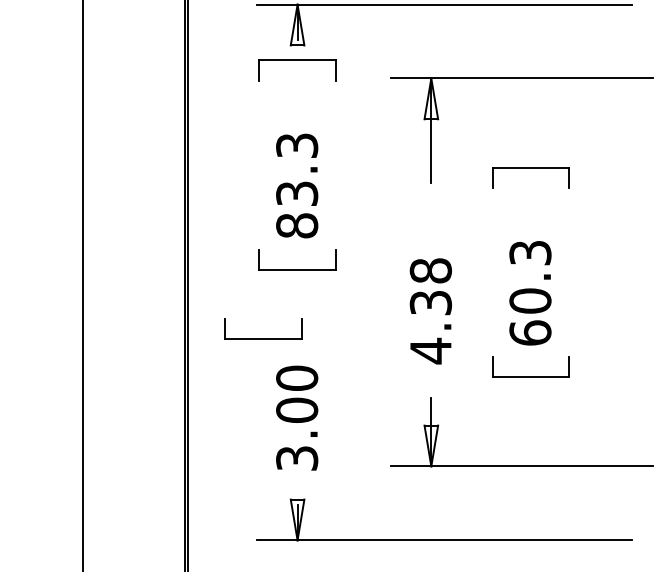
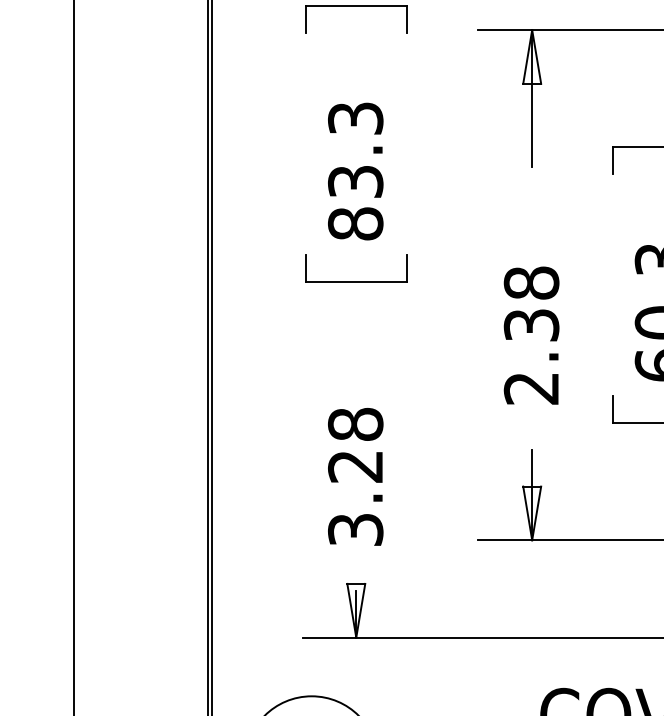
part: (263, 338) -> (311, 372), removed
text: (430, 350) -> (531, 387), 4.38 -> 2.38
text: (297, 393) -> (356, 444), 3.00 -> 3.28

